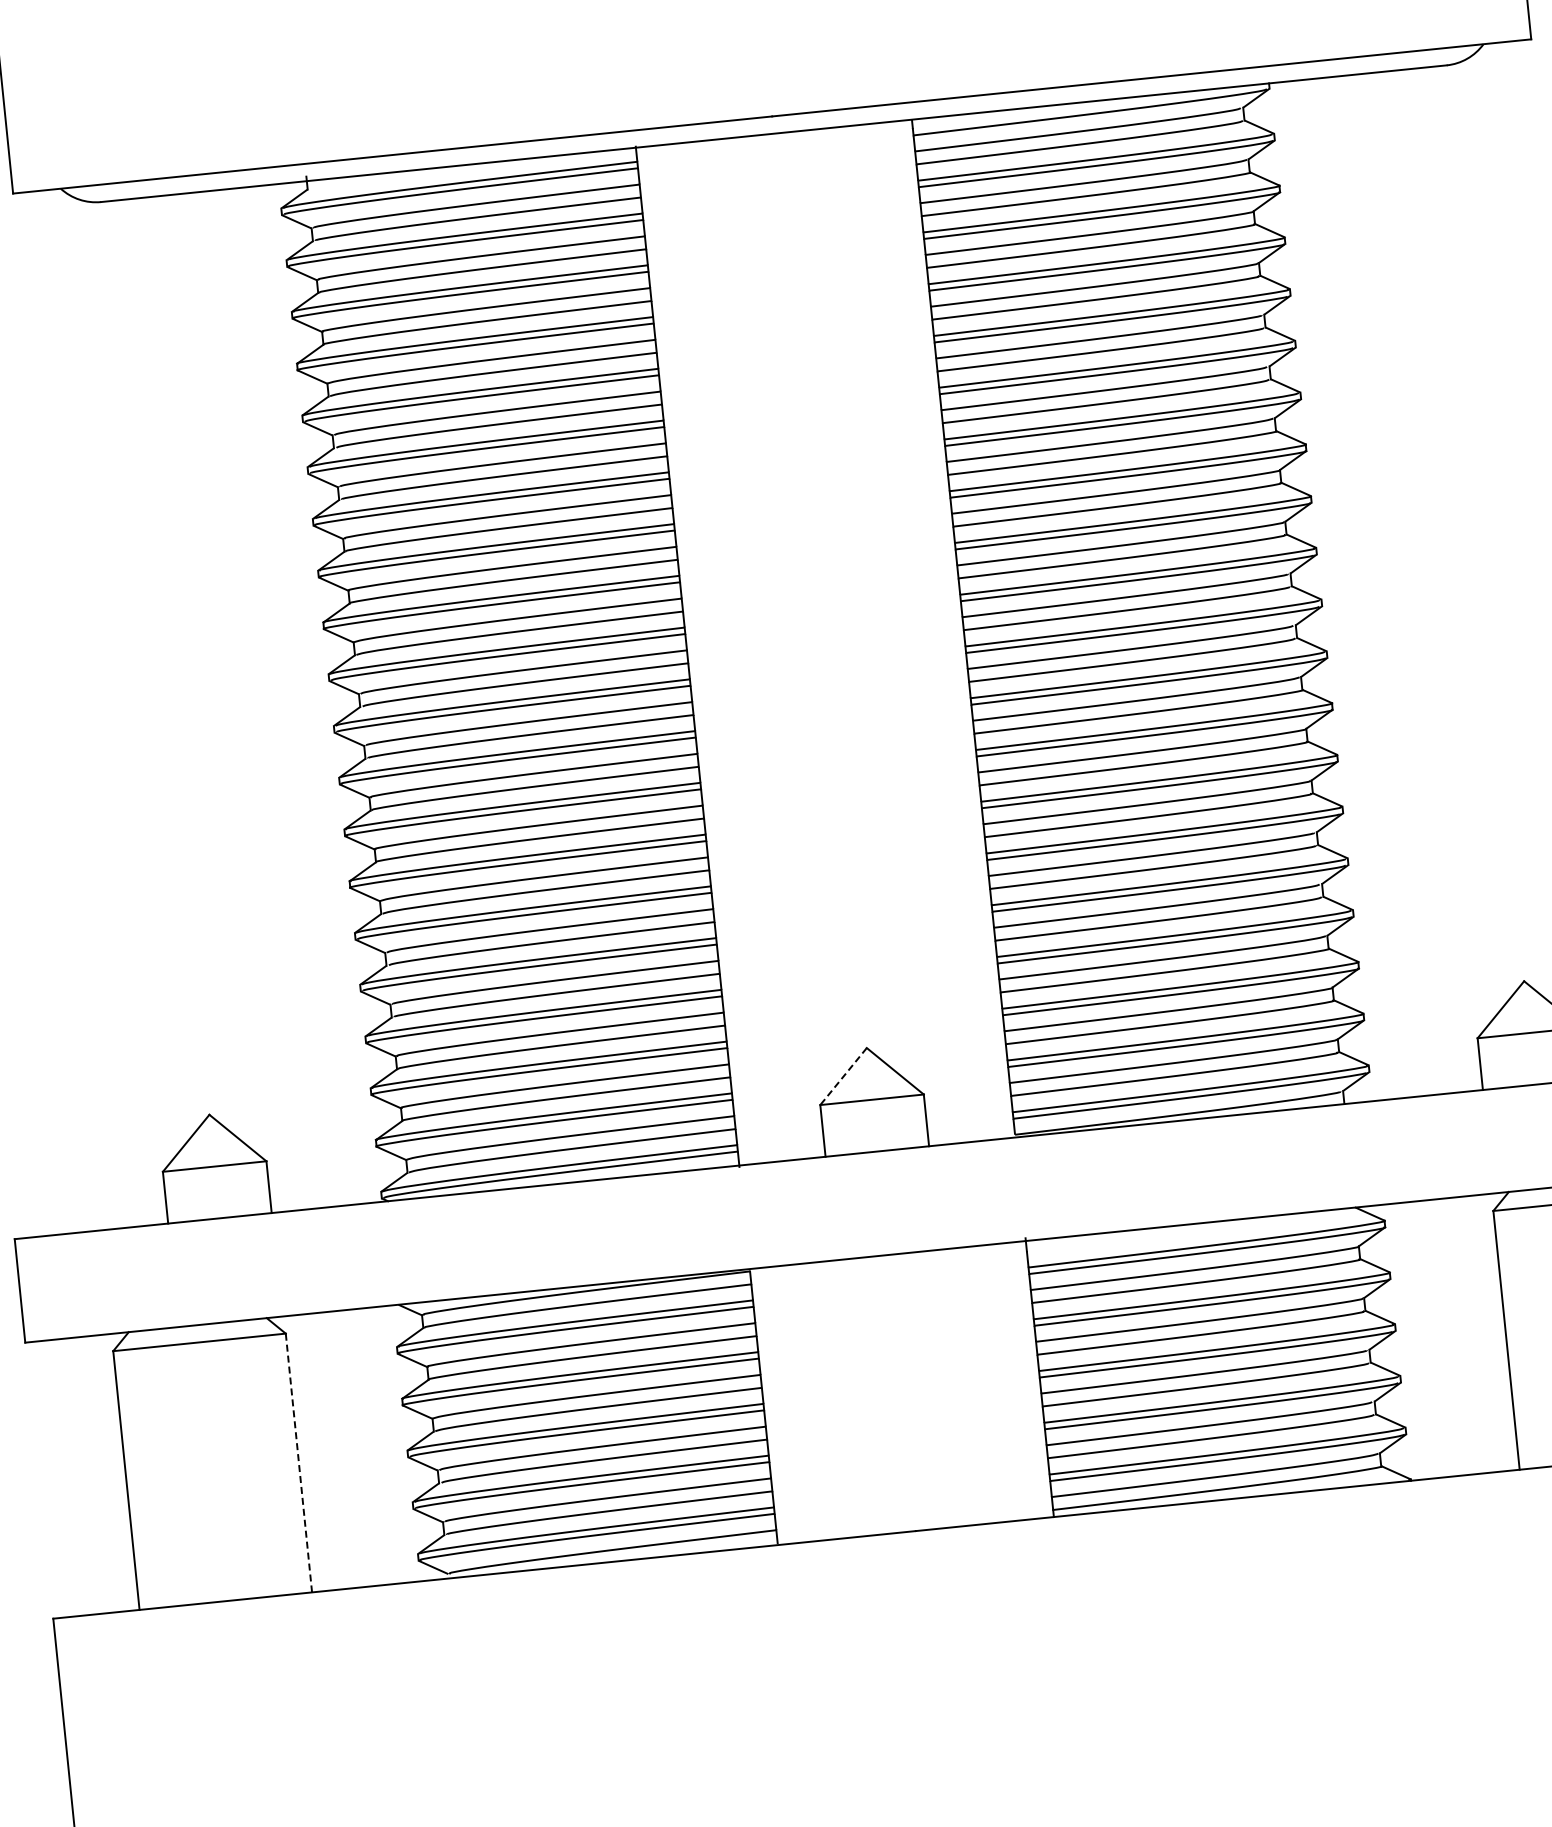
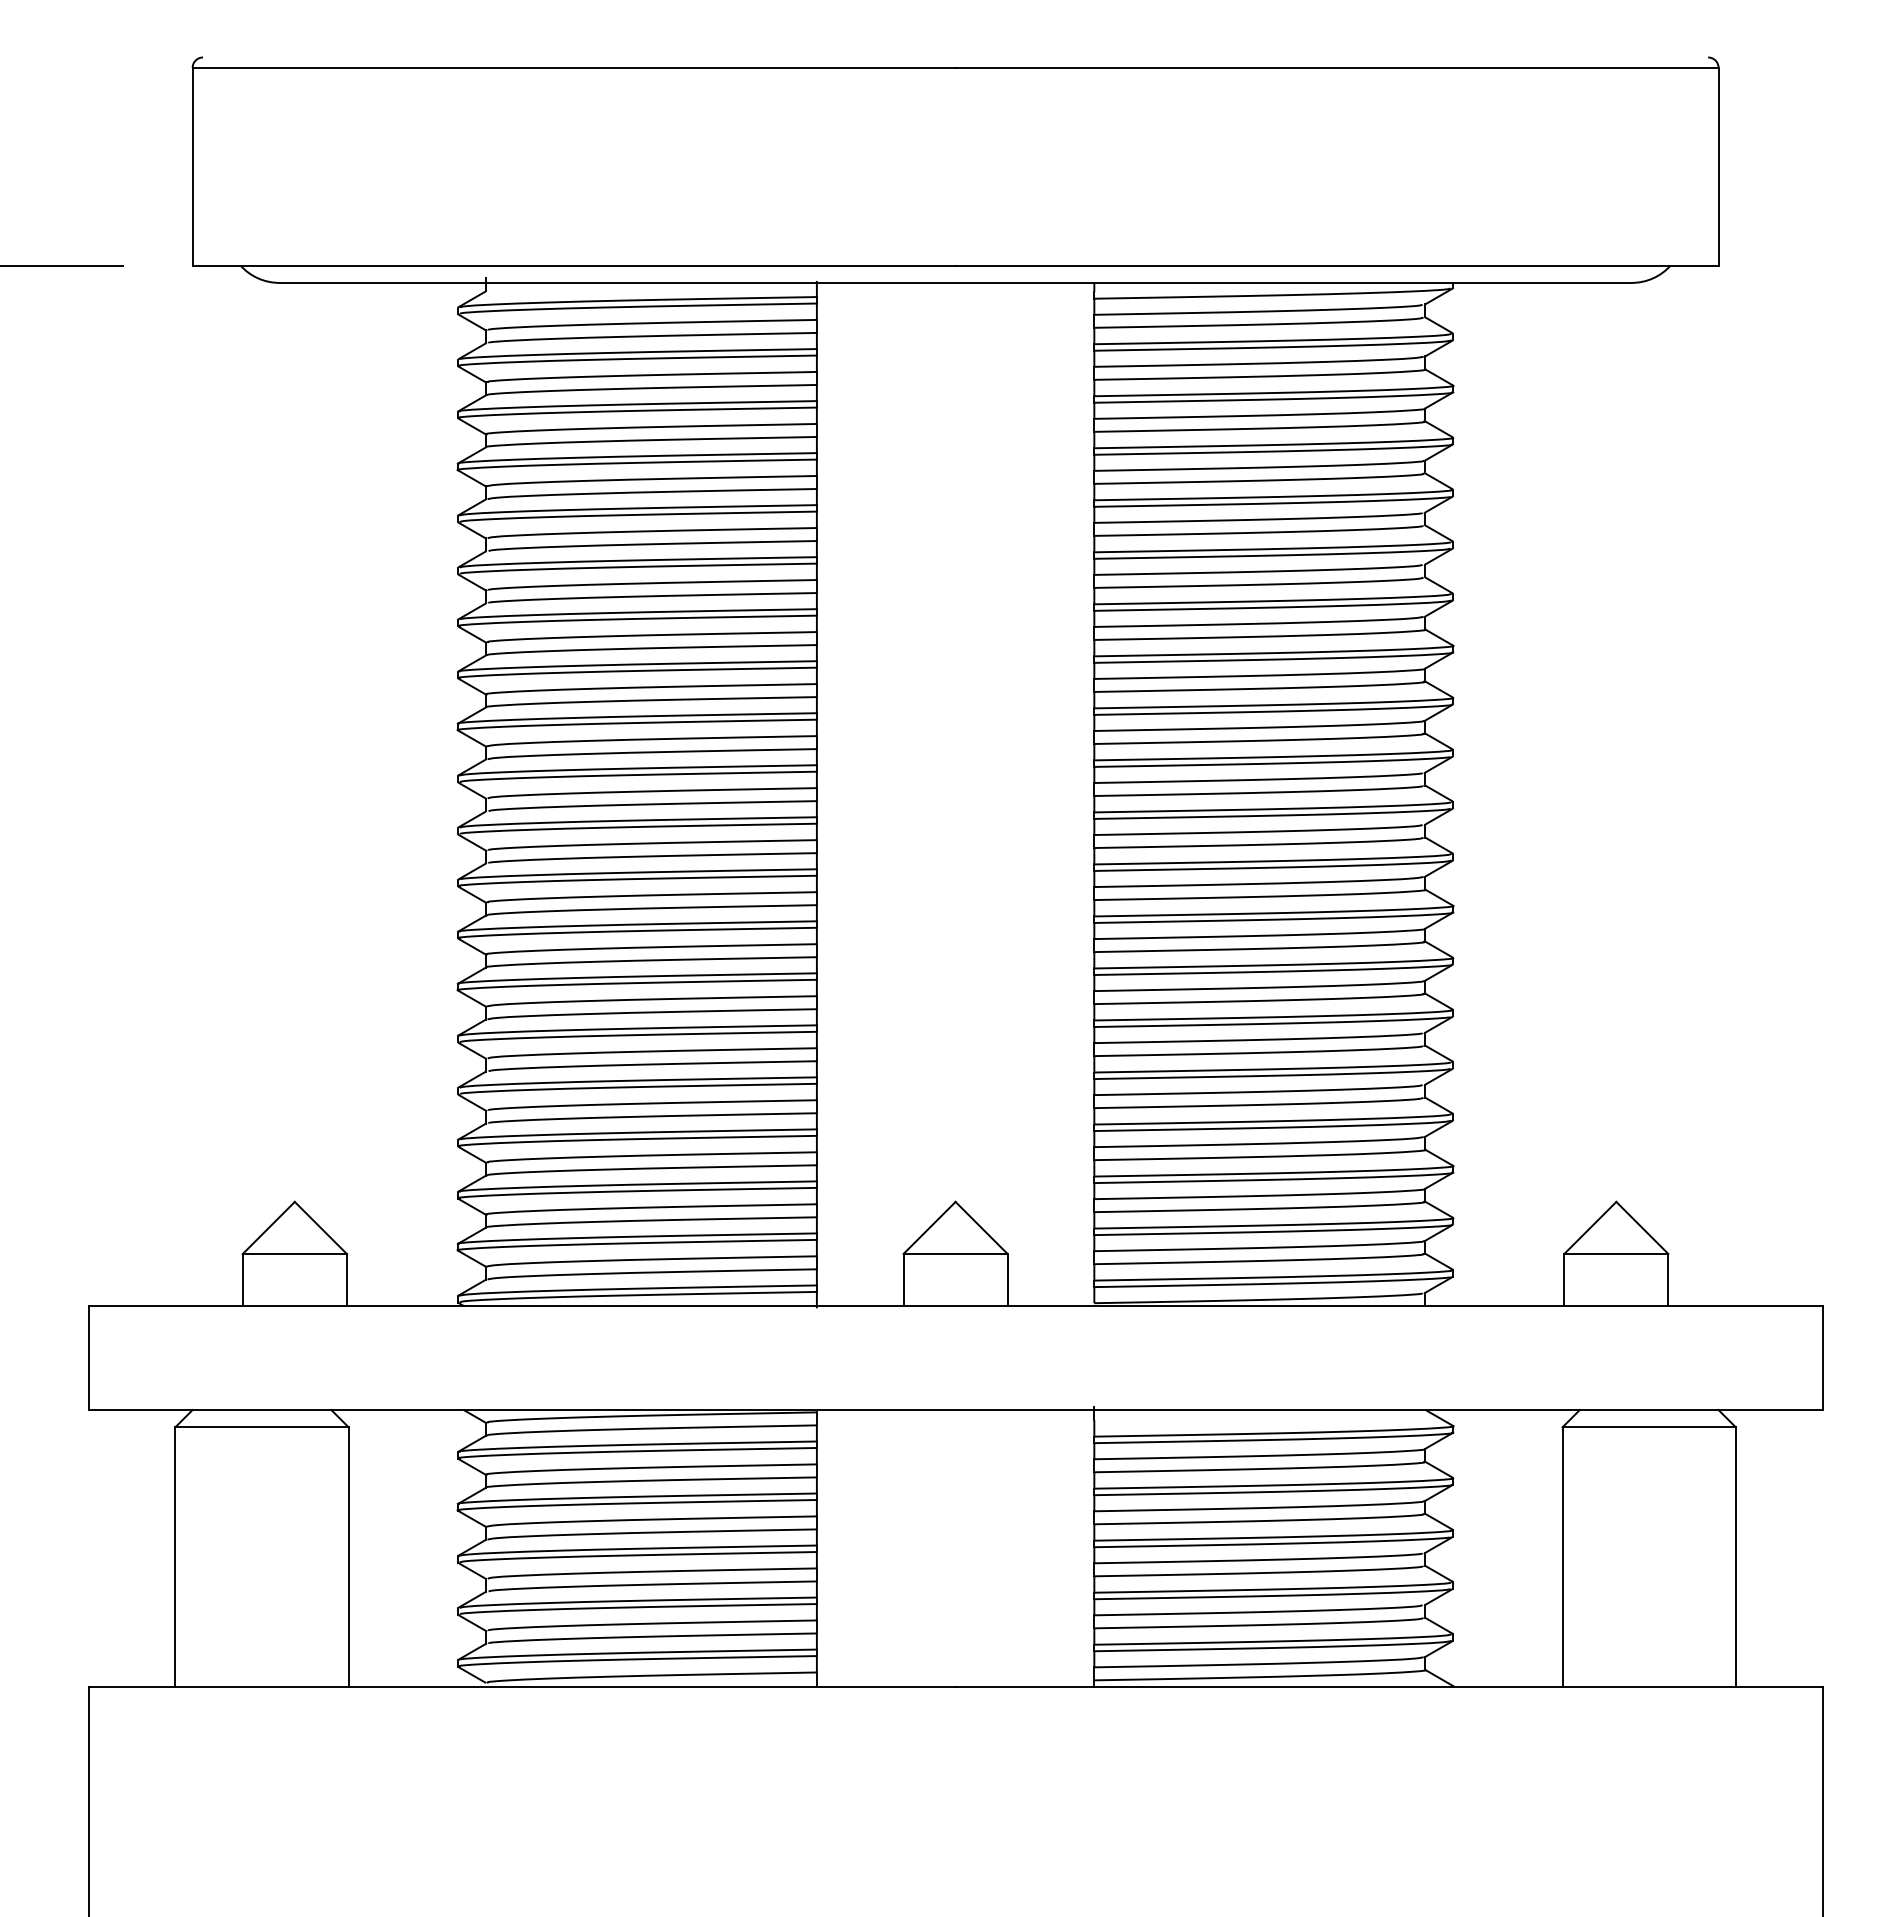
line: (843, 1076) -> (929, 1227), dashed -> solid
line: (298, 1462) -> (348, 1556), dashed -> solid

